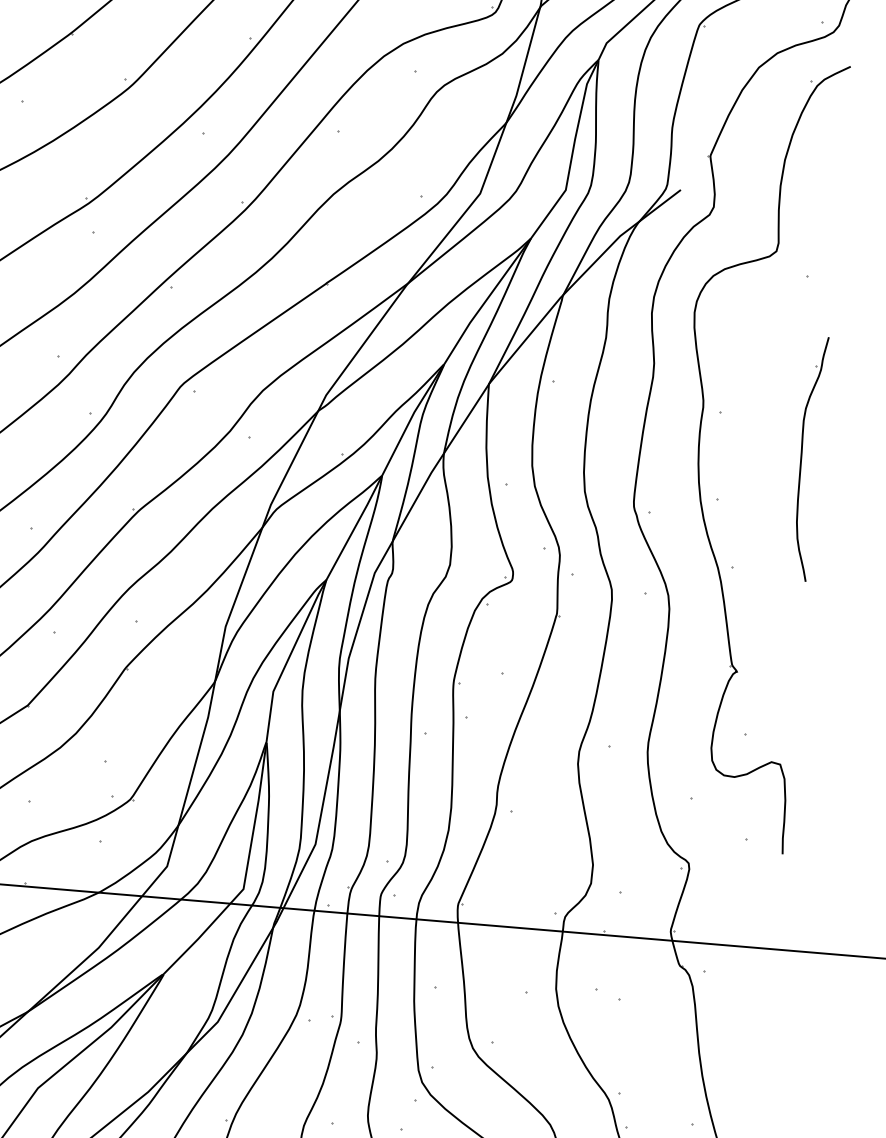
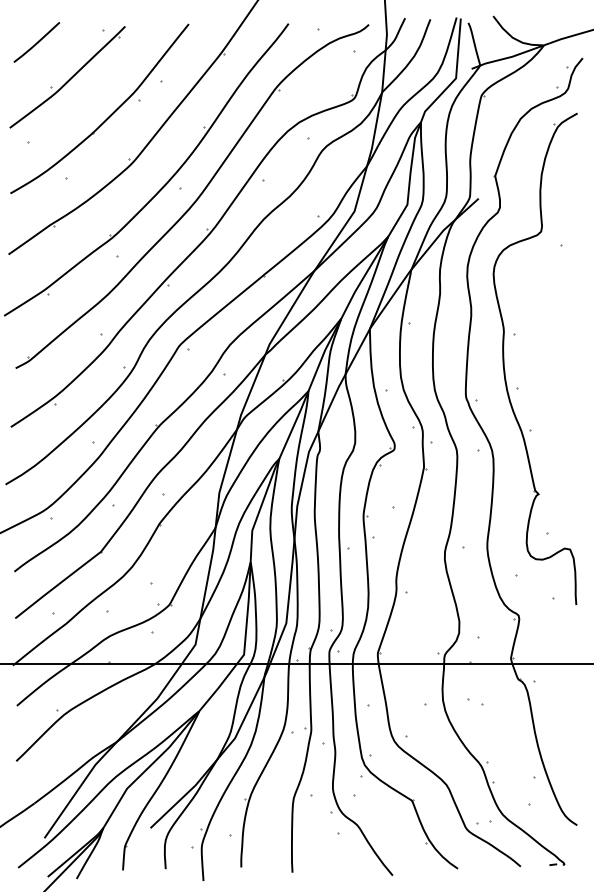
part: (809, 458) -> (572, 358), removed

